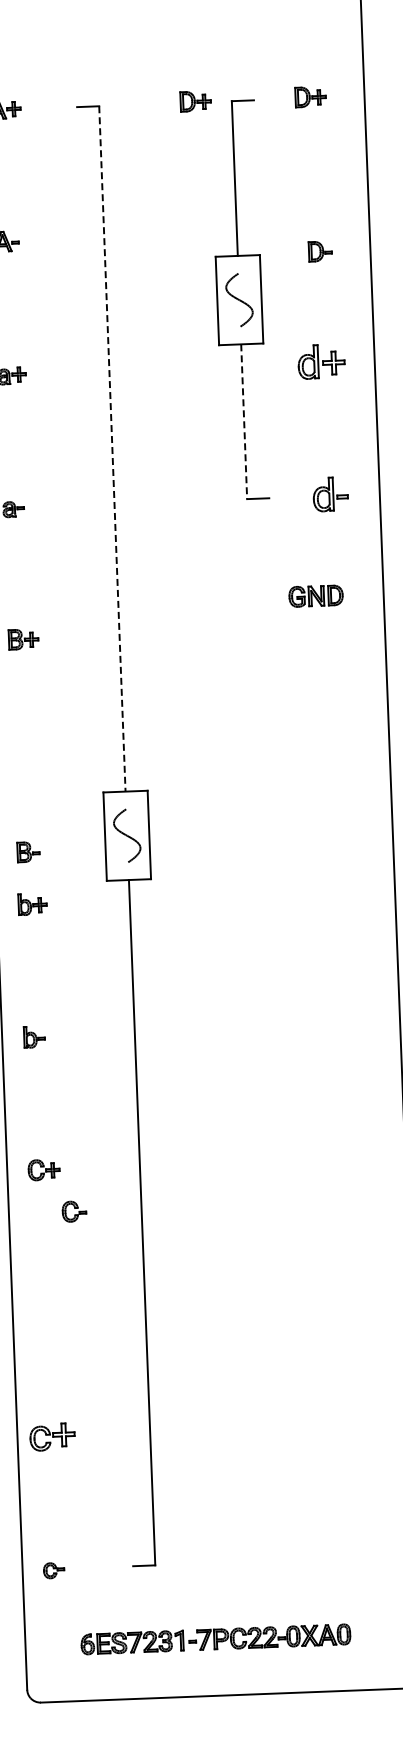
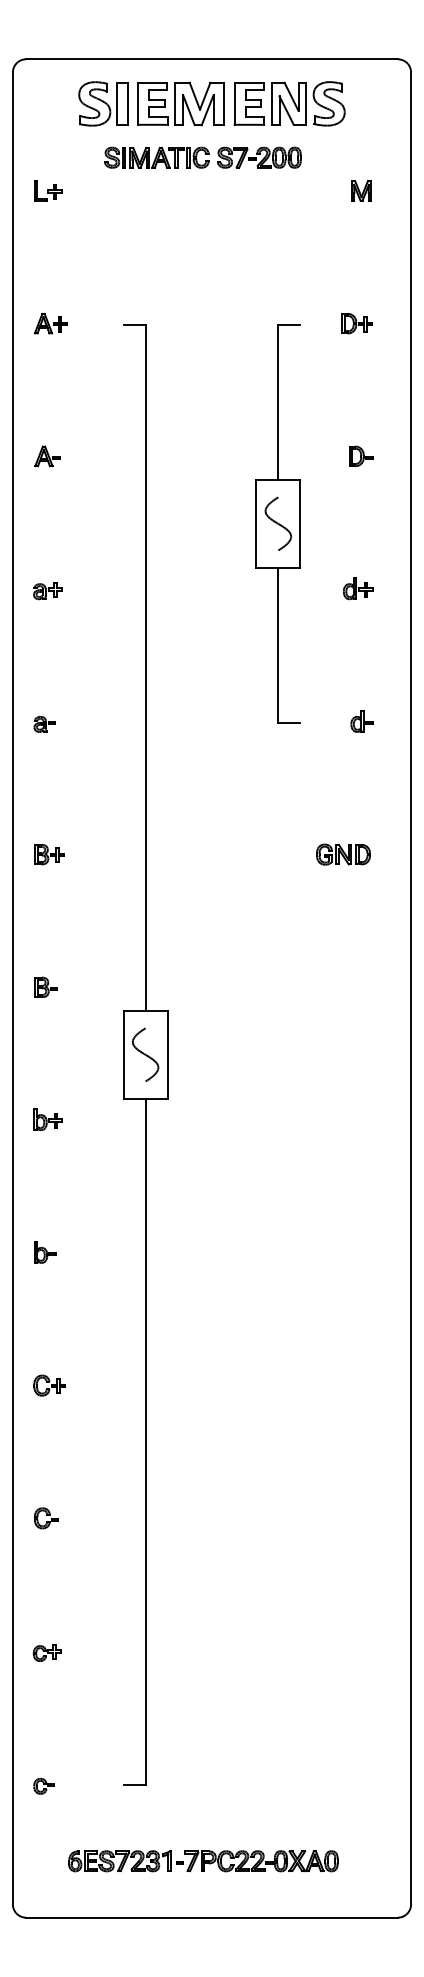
part: (194, 101) -> (241, 323), removed
part: (320, 251) -> (361, 456), moved
part: (322, 361) -> (358, 588), size x0.62
line: (244, 422) -> (278, 646), dashed -> solid
line: (112, 448) -> (145, 667), dashed -> solid
part: (330, 494) -> (361, 721), size x0.62
part: (316, 596) -> (343, 854), moved
part: (27, 851) -> (45, 986), moved
part: (74, 1211) -> (46, 1518), moved
part: (51, 1436) -> (46, 1652), size x0.62

